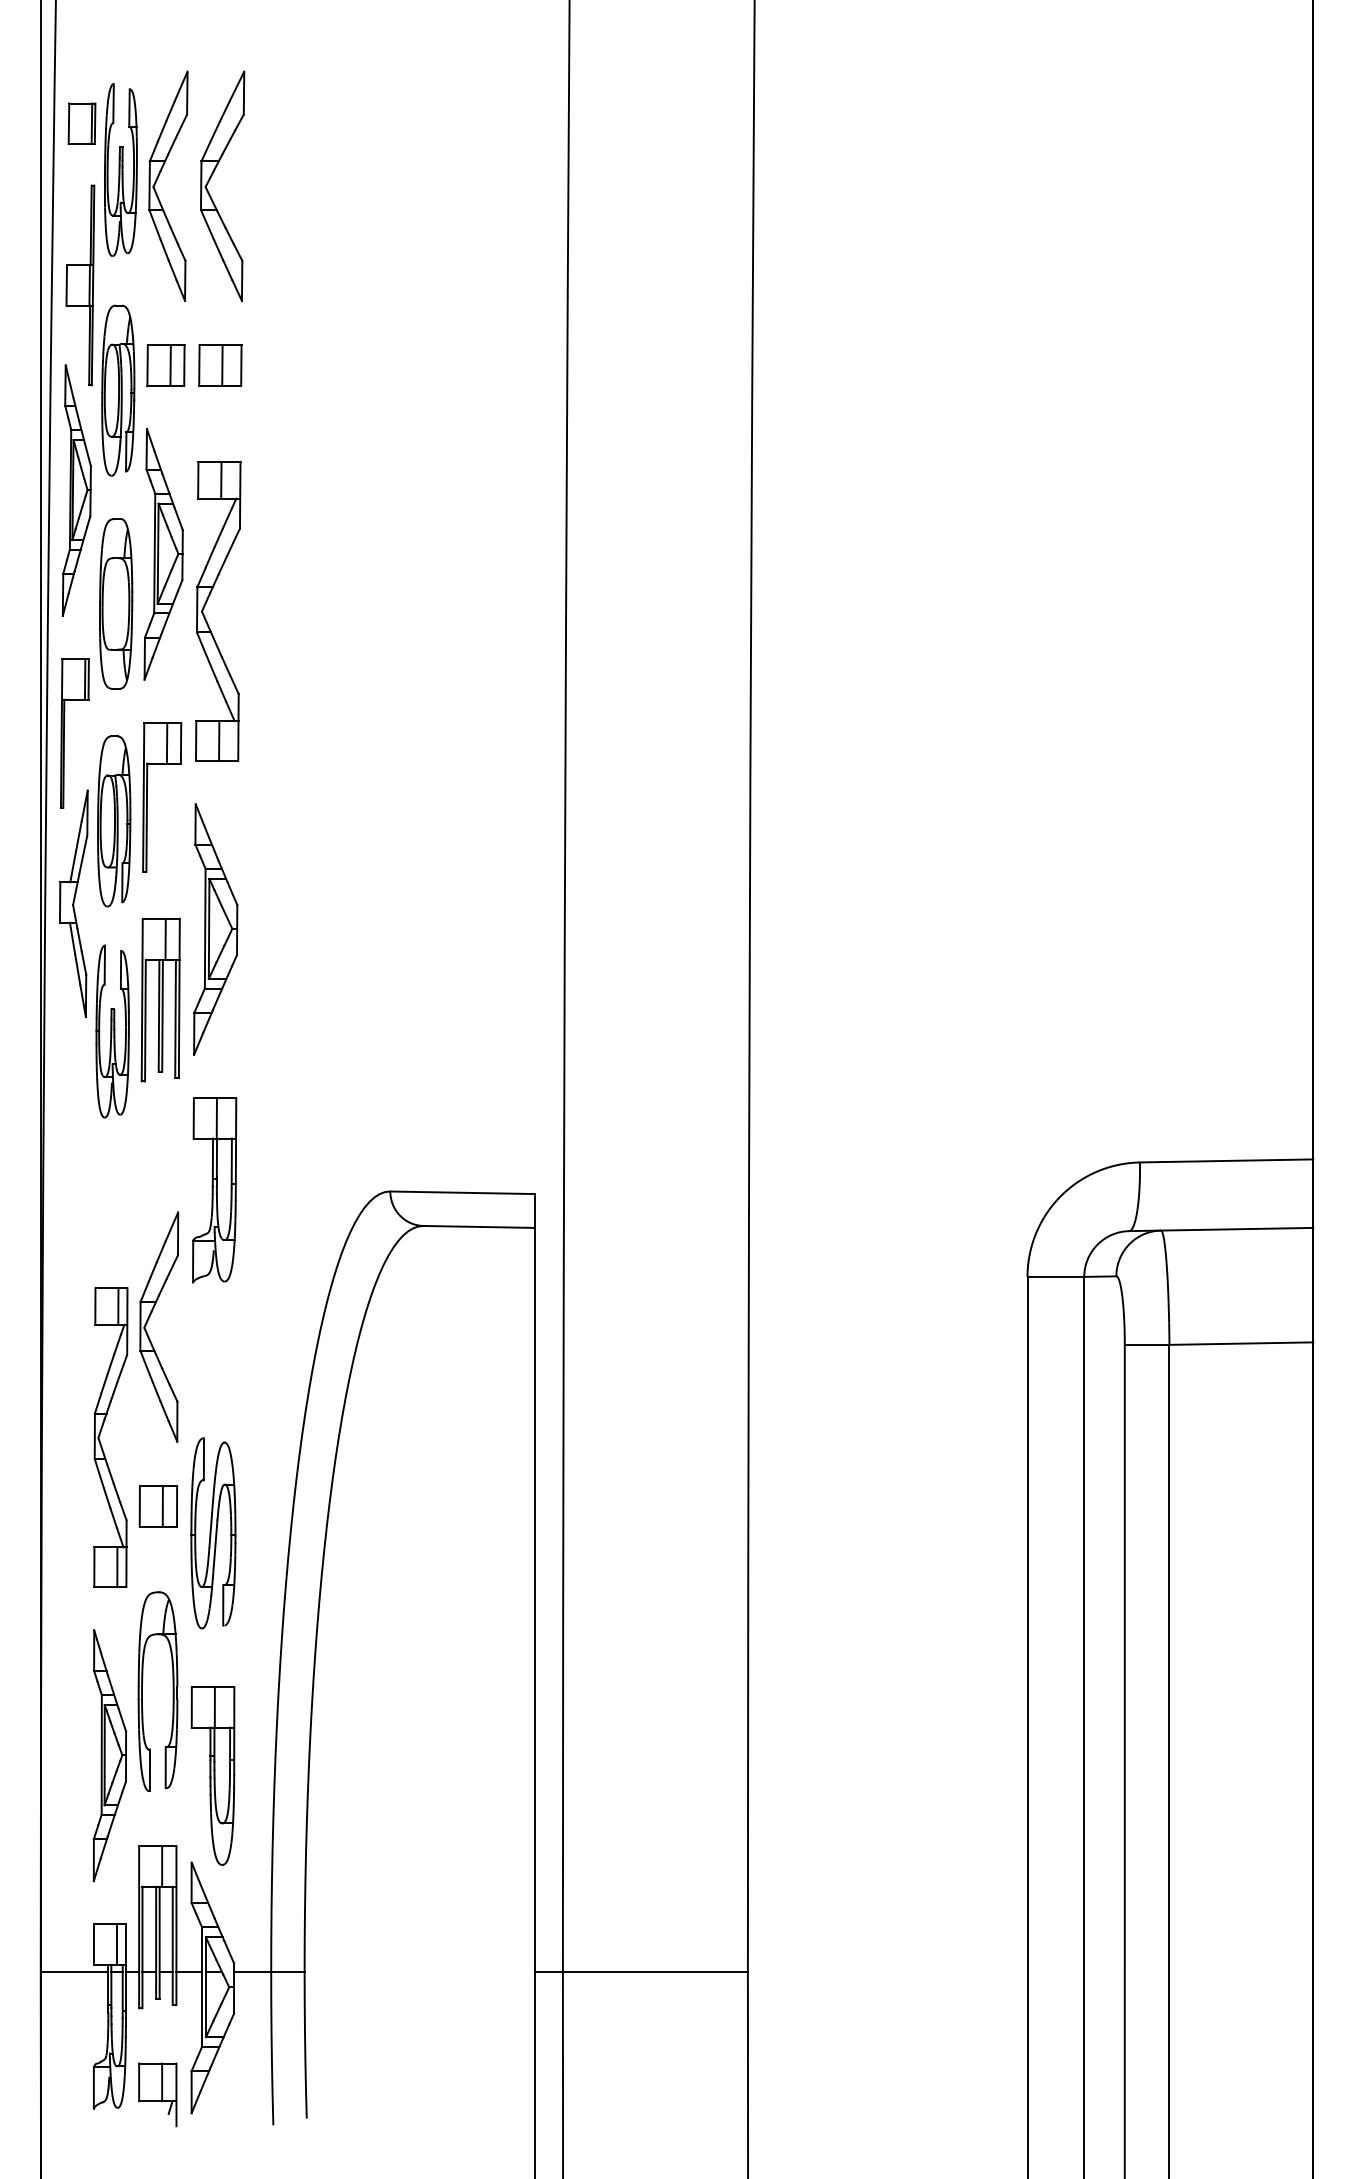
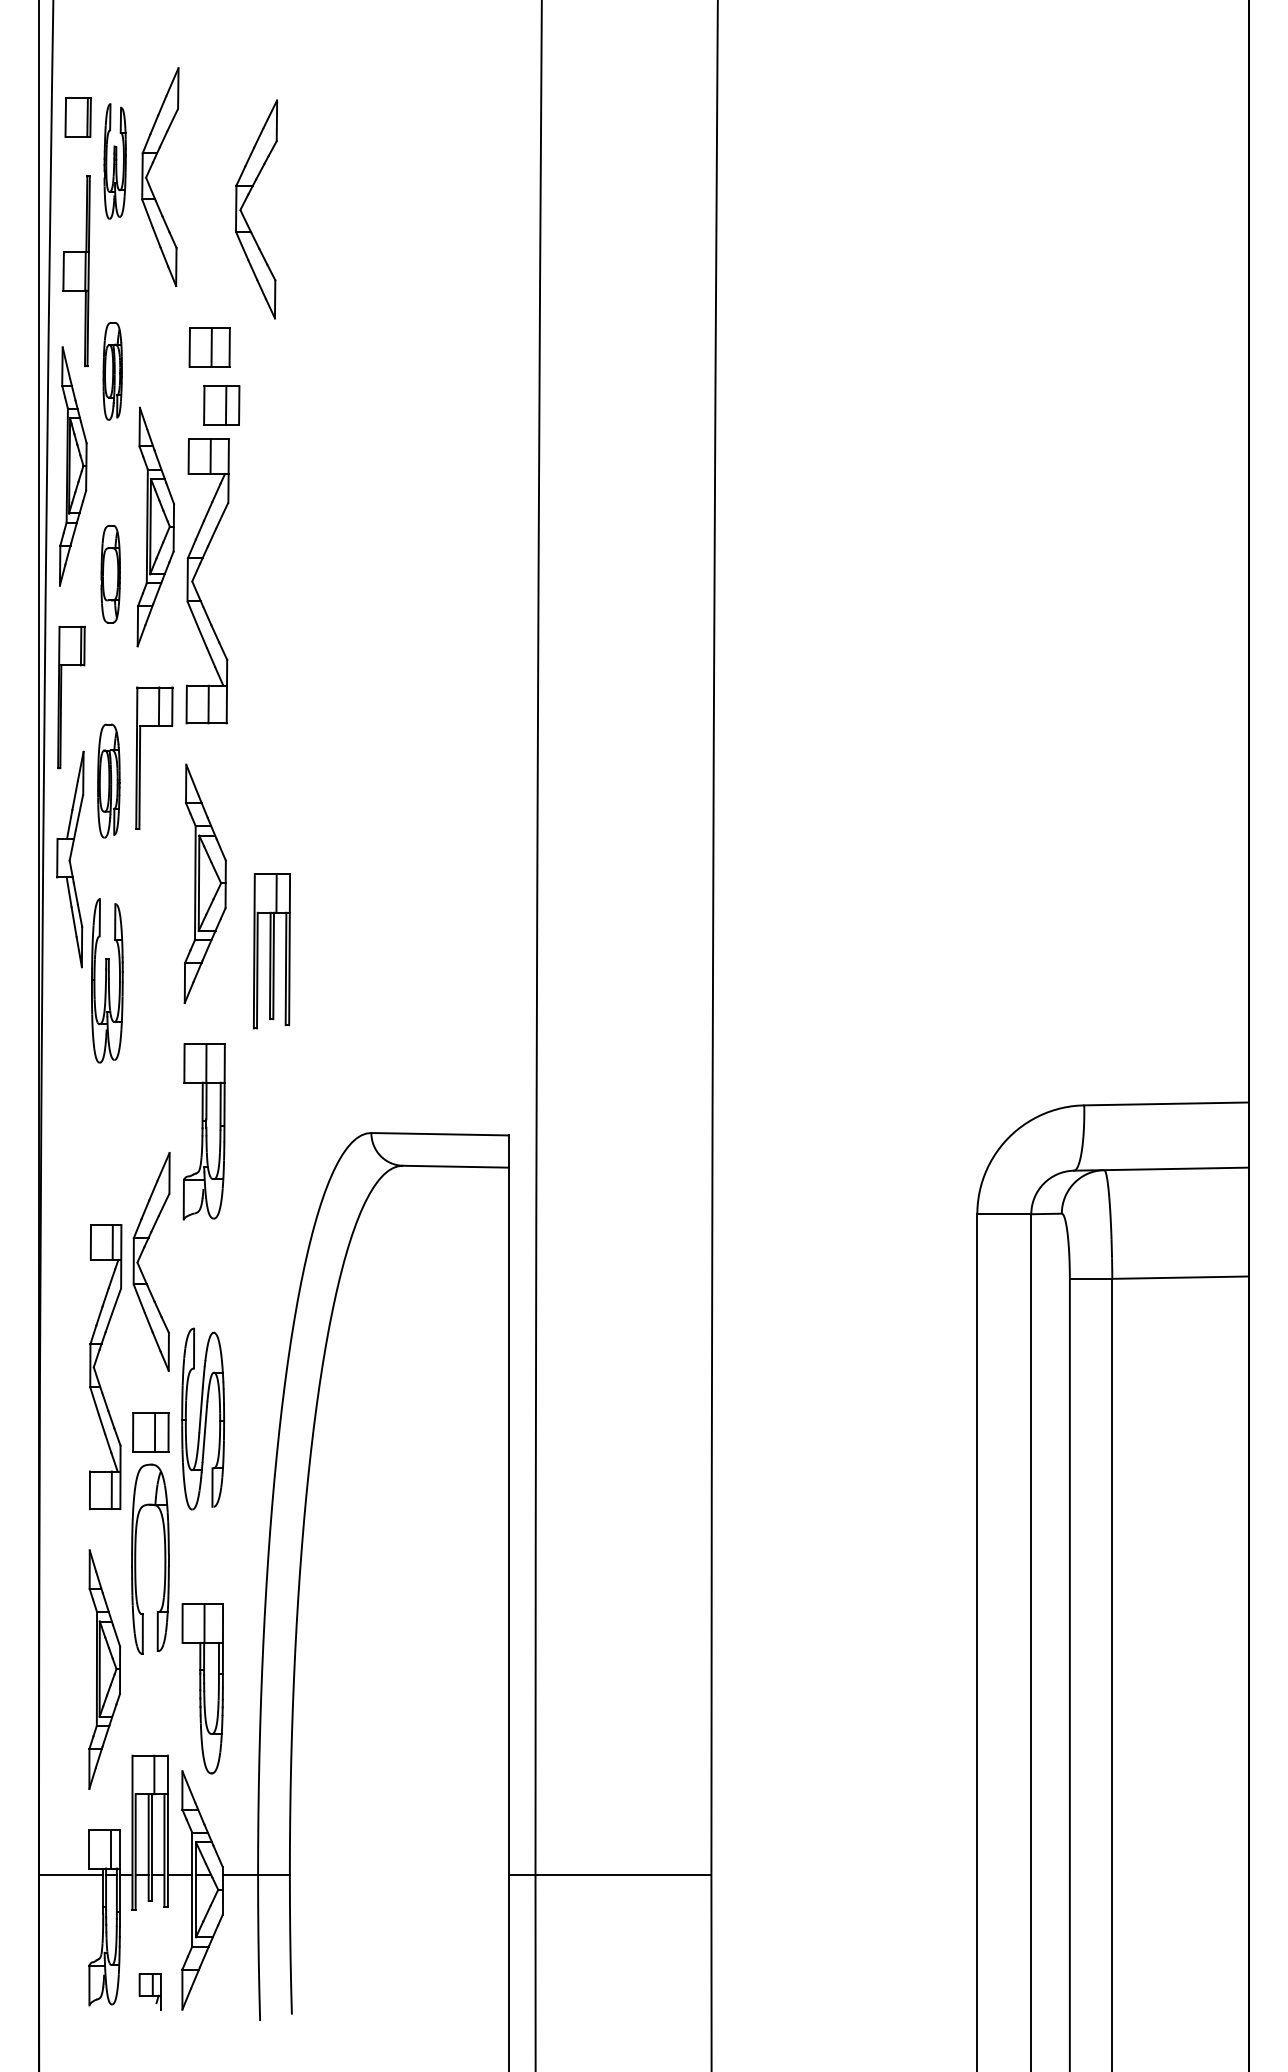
part: (120, 169) -> (114, 161), size x0.7
part: (210, 179) -> (245, 202), moved
part: (165, 365) -> (221, 405), moved
part: (118, 390) -> (112, 371), size x0.6
part: (116, 603) -> (110, 573), size x0.6
part: (114, 821) -> (109, 781), size x0.7
part: (160, 1000) -> (271, 951), moved
part: (213, 1533) -> (203, 1419), moved
part: (142, 1691) -> (135, 1559), moved
part: (157, 2094) -> (149, 1991), size x0.6

